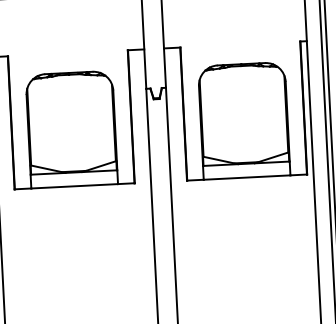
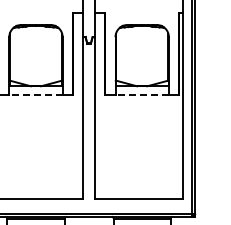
line: (247, 177) -> (142, 94), solid -> dashed
line: (75, 185) -> (36, 94), solid -> dashed

